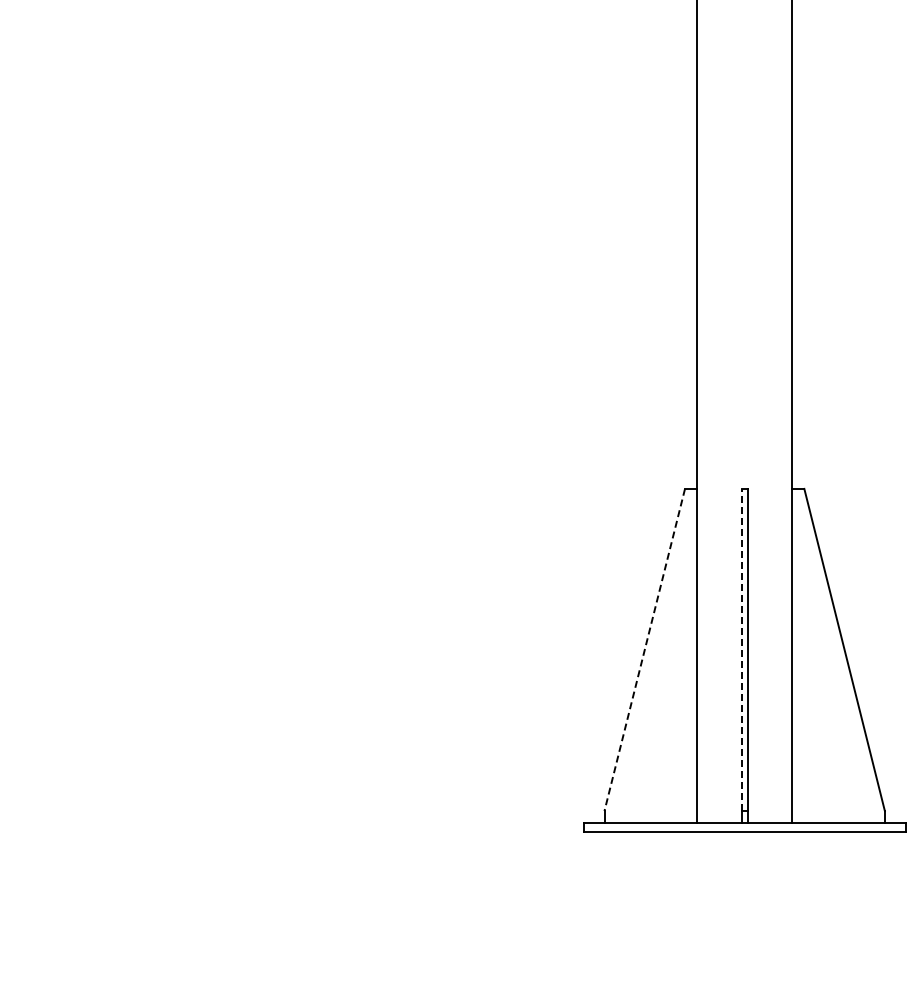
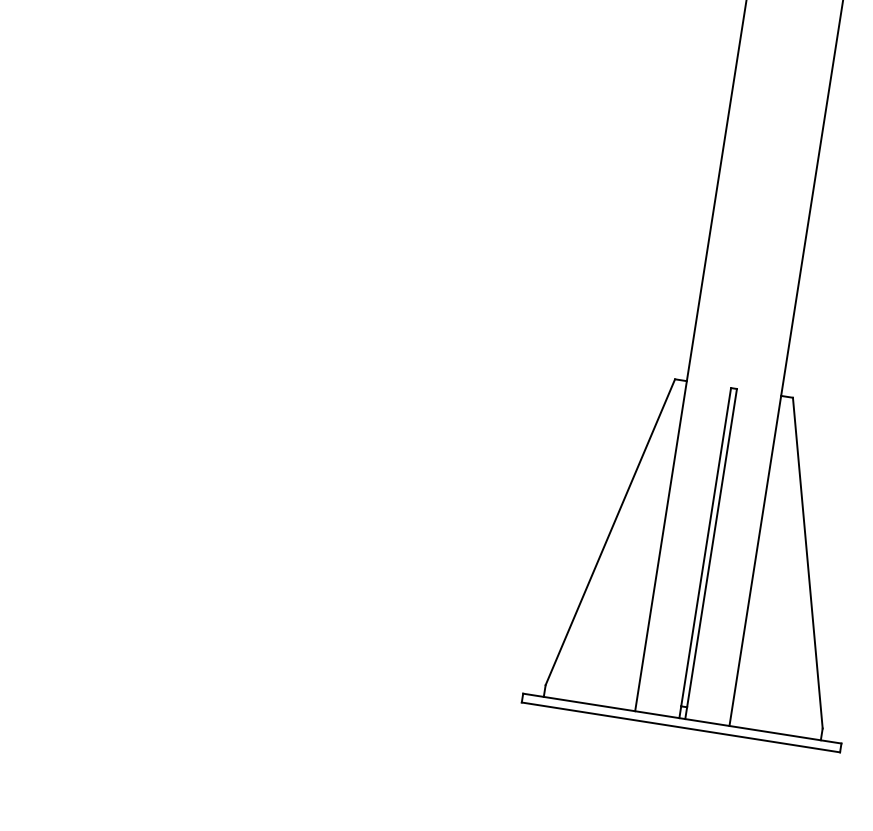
line: (741, 649) -> (706, 546), dashed -> solid
line: (644, 650) -> (610, 532), dashed -> solid

